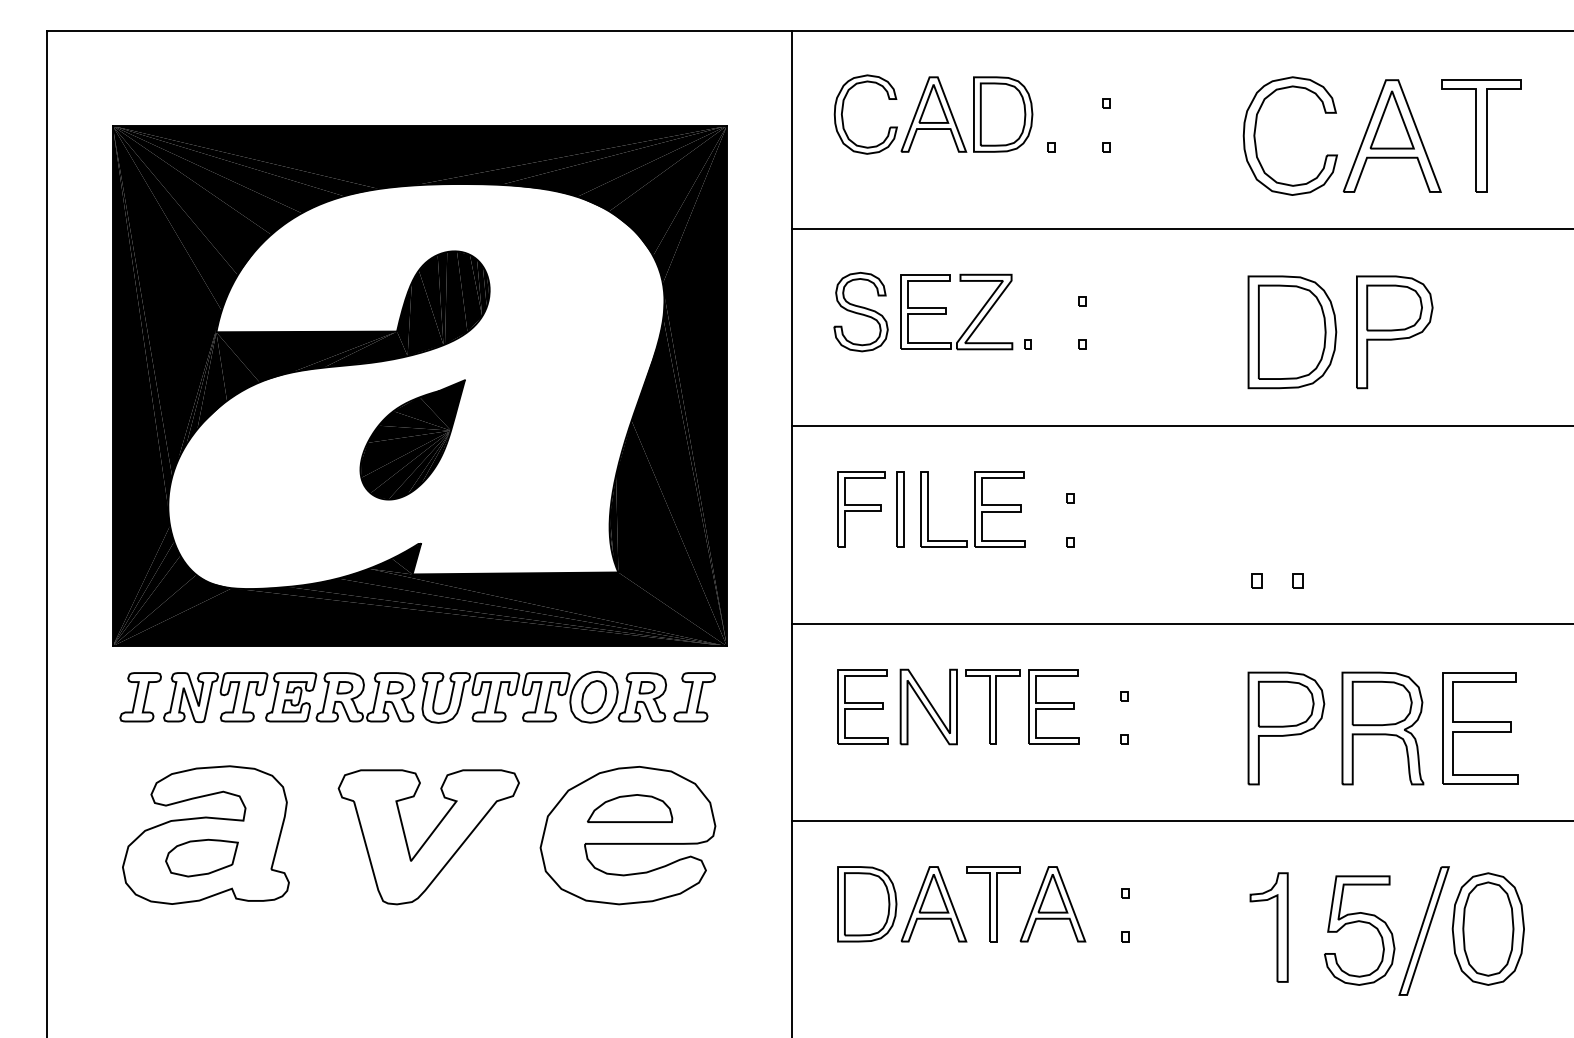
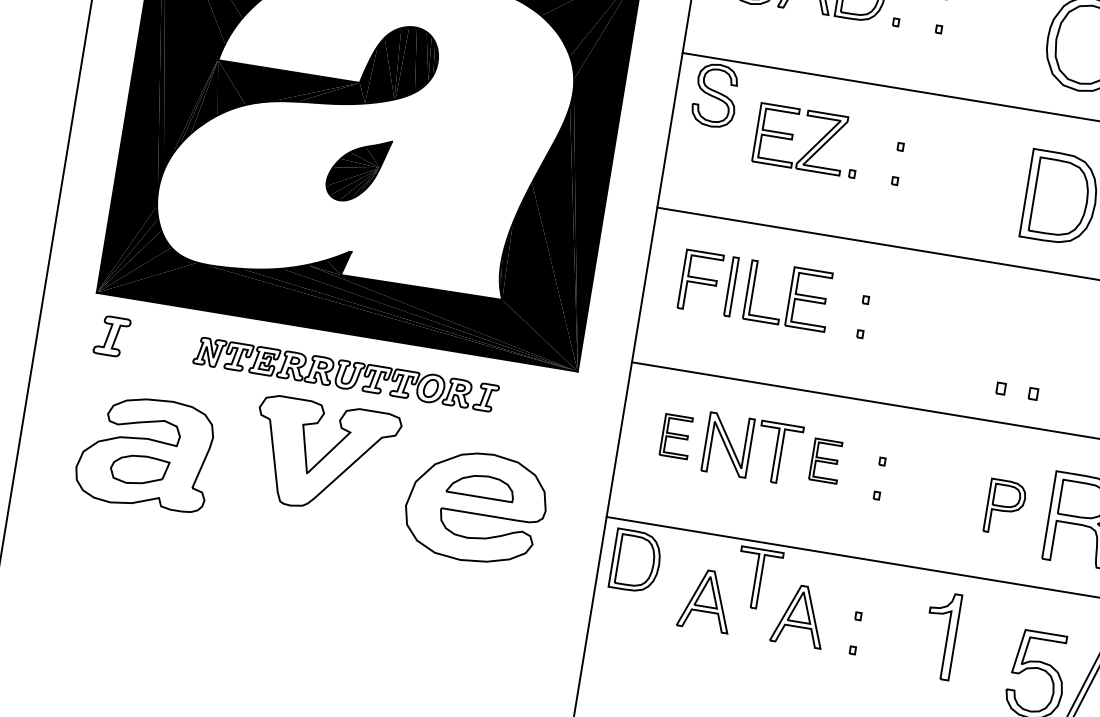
part: (860, 312) -> (715, 95), moved
part: (412, 439) -> (358, 169), size x0.7
part: (439, 696) -> (346, 374), size x0.7
part: (862, 706) -> (676, 436), size x0.7
part: (1053, 706) -> (825, 460), size x0.7
part: (1286, 728) -> (1005, 507), size x0.6
part: (428, 837) -> (323, 457), moved
part: (867, 904) -> (636, 561), moved
part: (993, 904) -> (758, 579), moved
part: (1276, 927) -> (946, 636), moved

